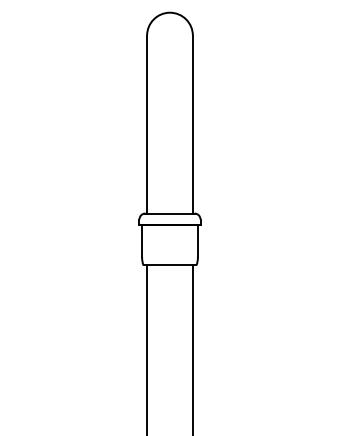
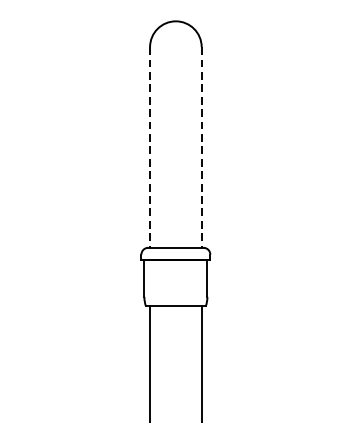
line: (147, 124) -> (150, 147), solid -> dashed
line: (192, 124) -> (201, 147), solid -> dashed

